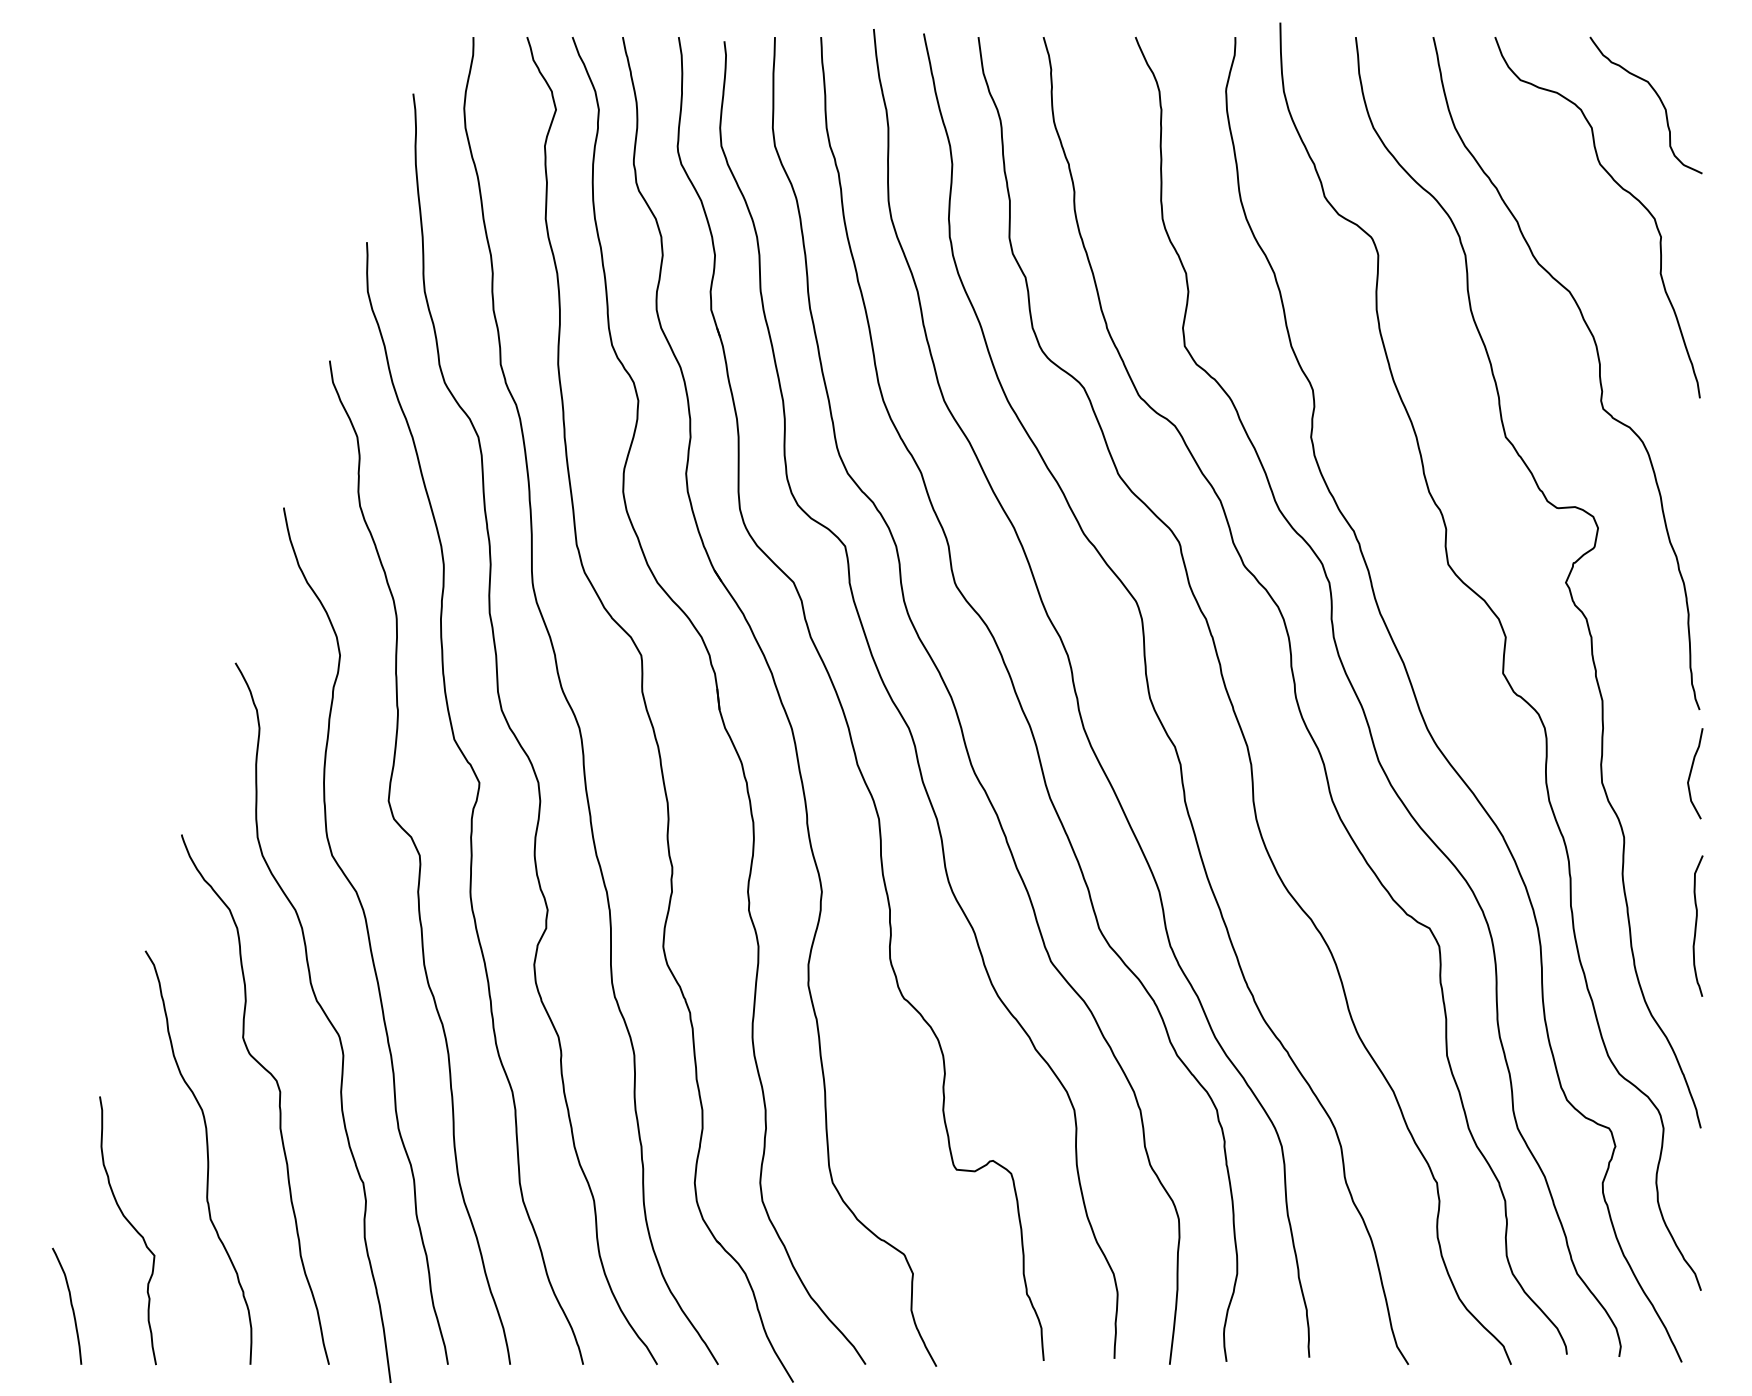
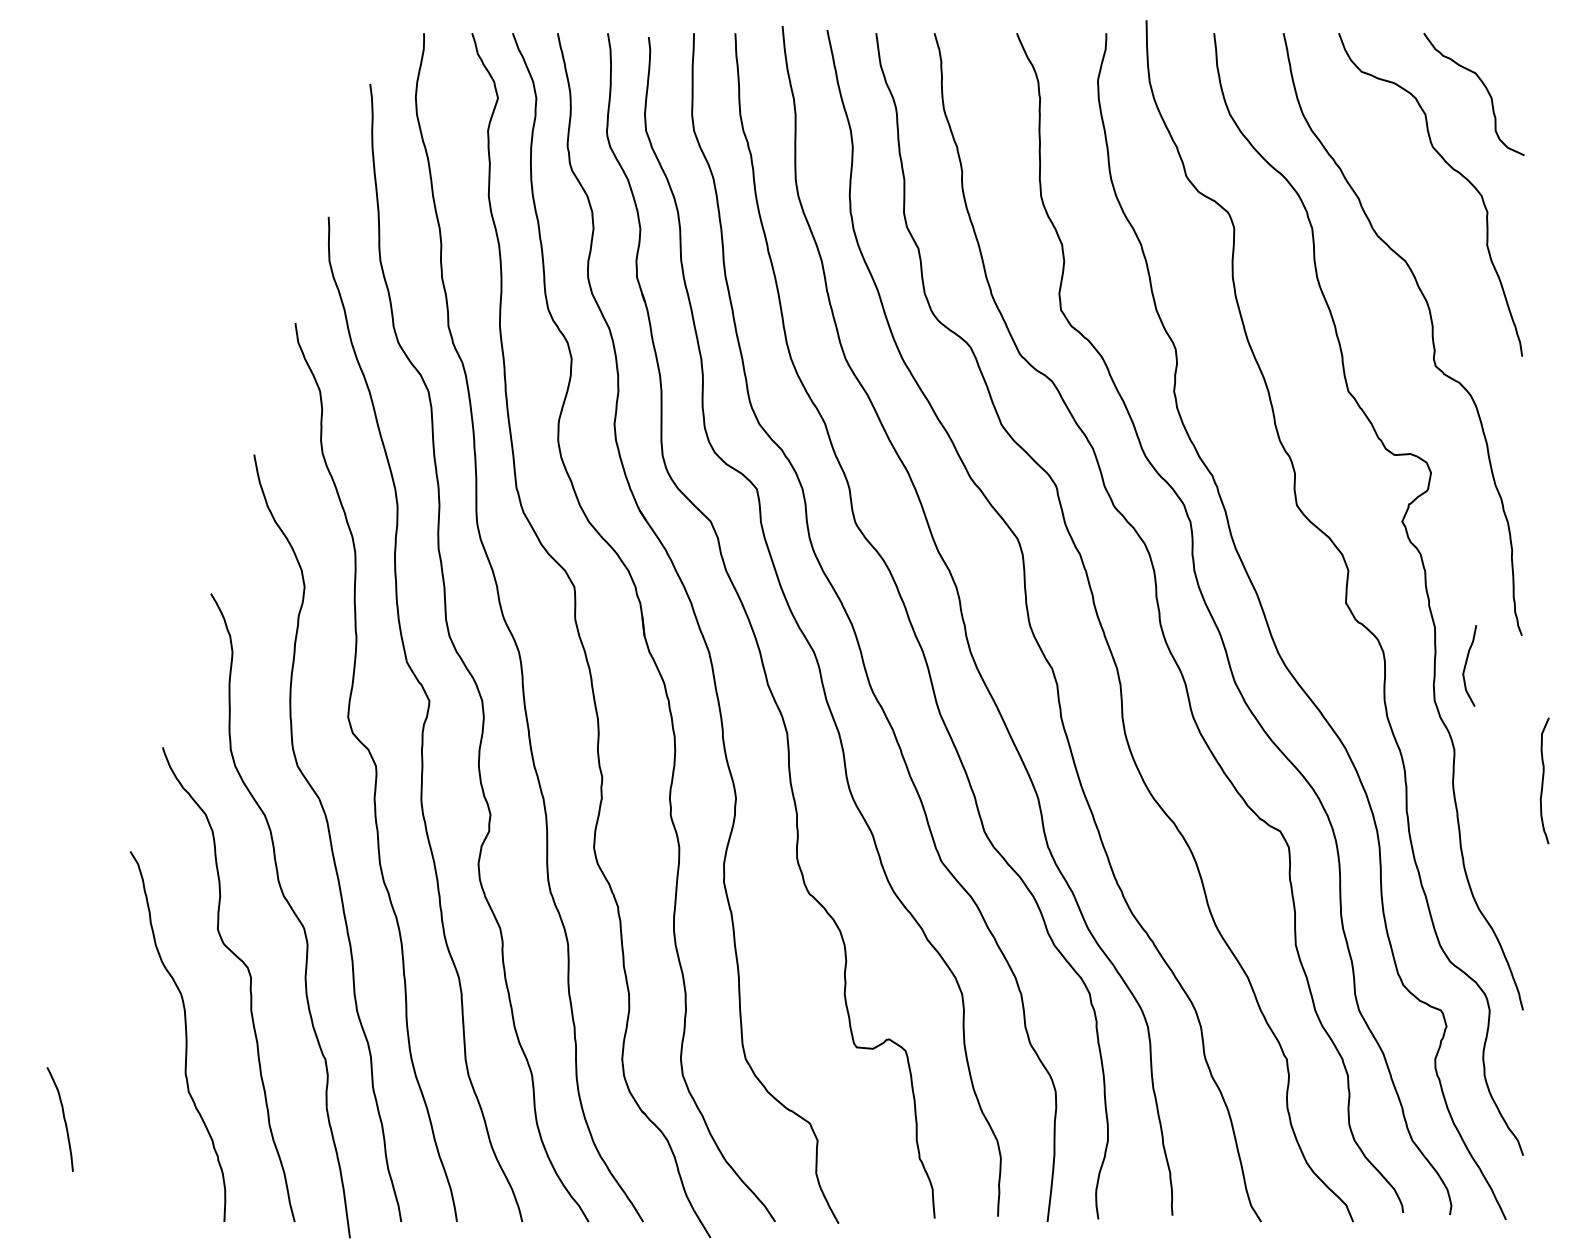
curve: (1691, 773) -> (1466, 665), moved
curve: (1696, 925) -> (1543, 780), moved
curve: (131, 1226) -> (117, 1098), removed
curve: (70, 1304) -> (63, 1117), moved

